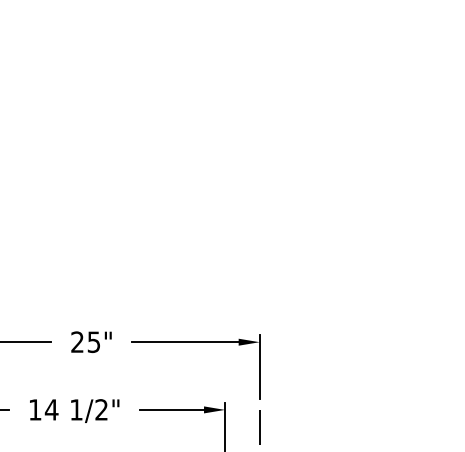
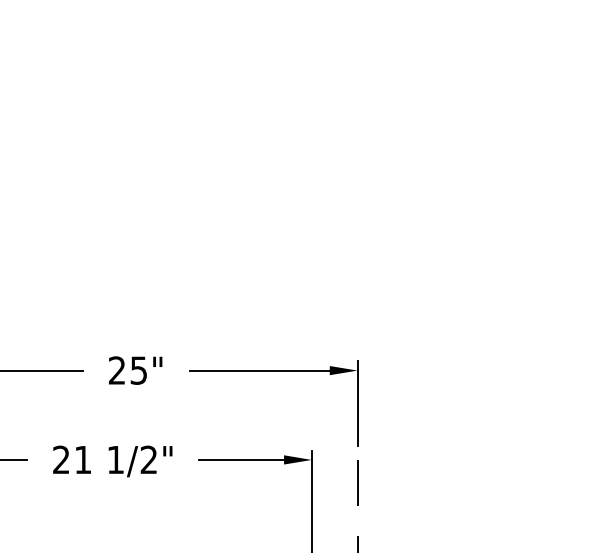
text: (43, 409) -> (72, 459), 14 -> 21

